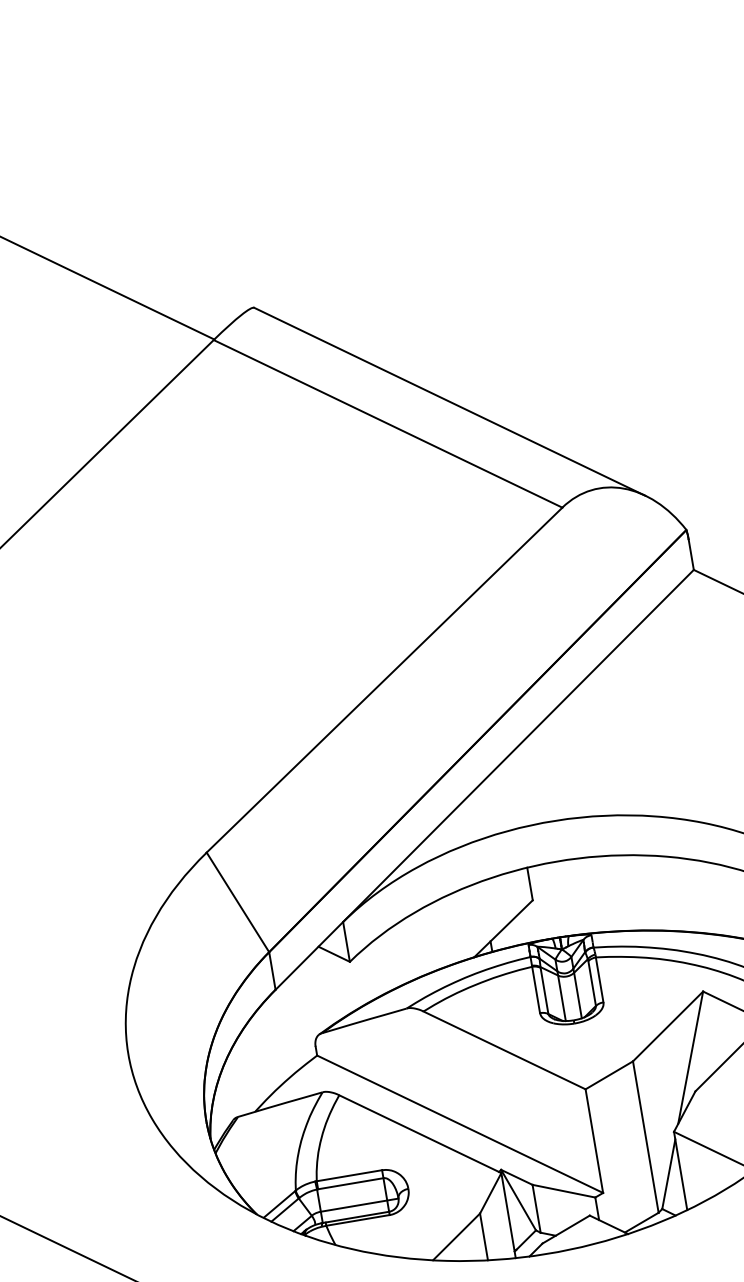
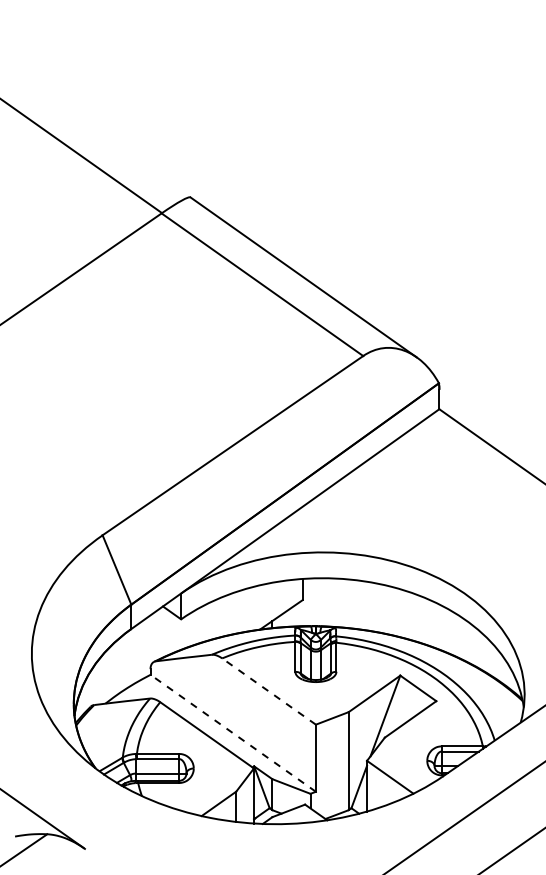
line: (503, 1050) -> (268, 691), solid -> dashed
line: (459, 1124) -> (232, 733), solid -> dashed

